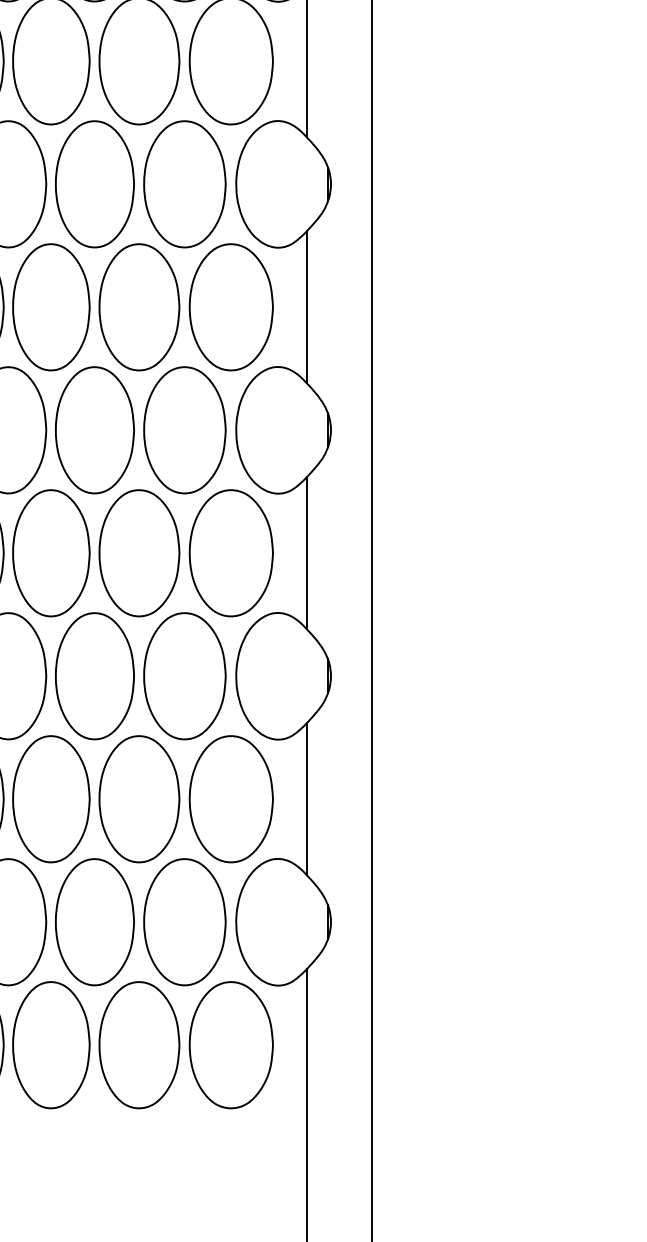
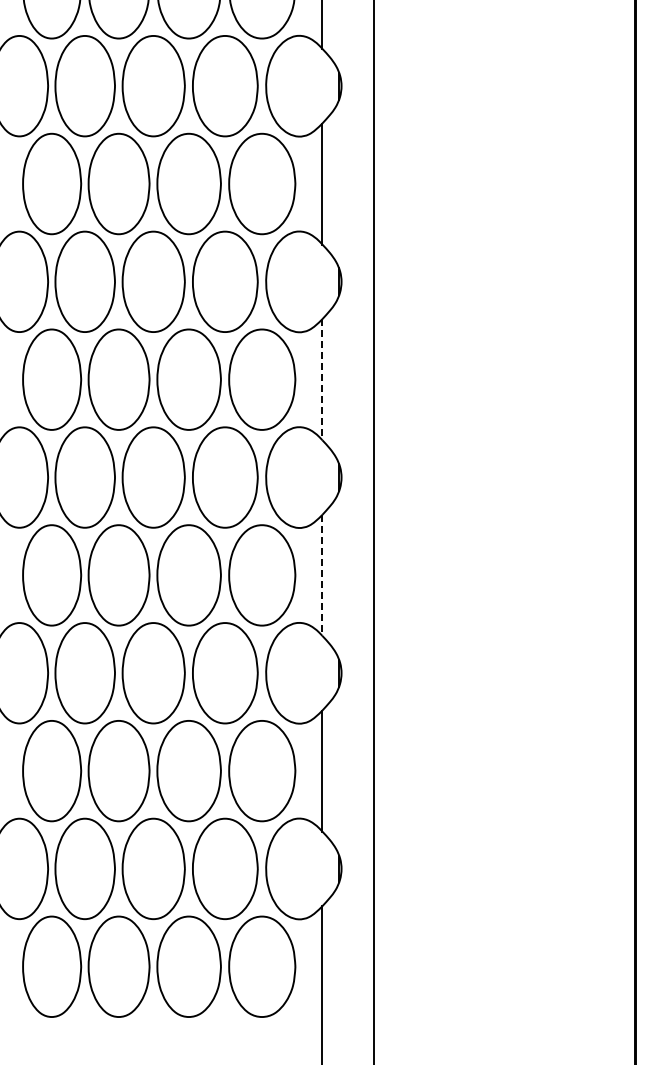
line: (307, 307) -> (322, 379), solid -> dashed
line: (307, 553) -> (322, 575), solid -> dashed

